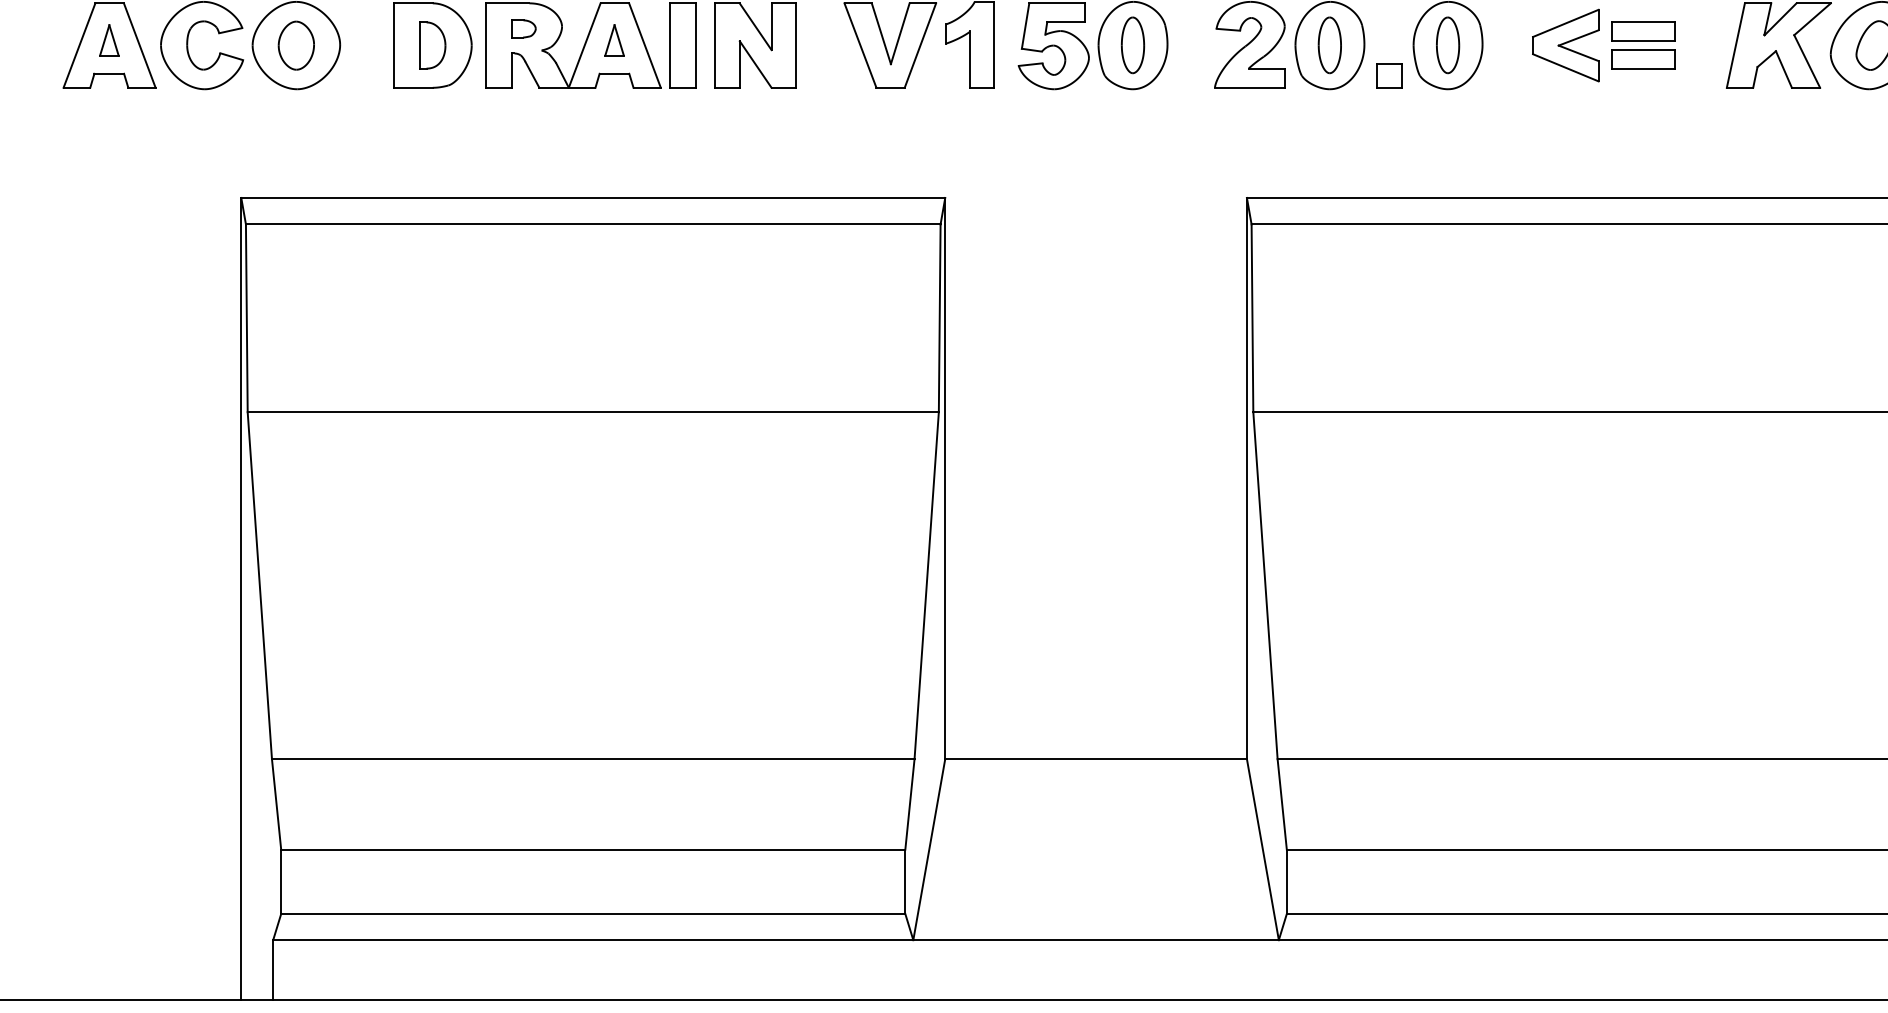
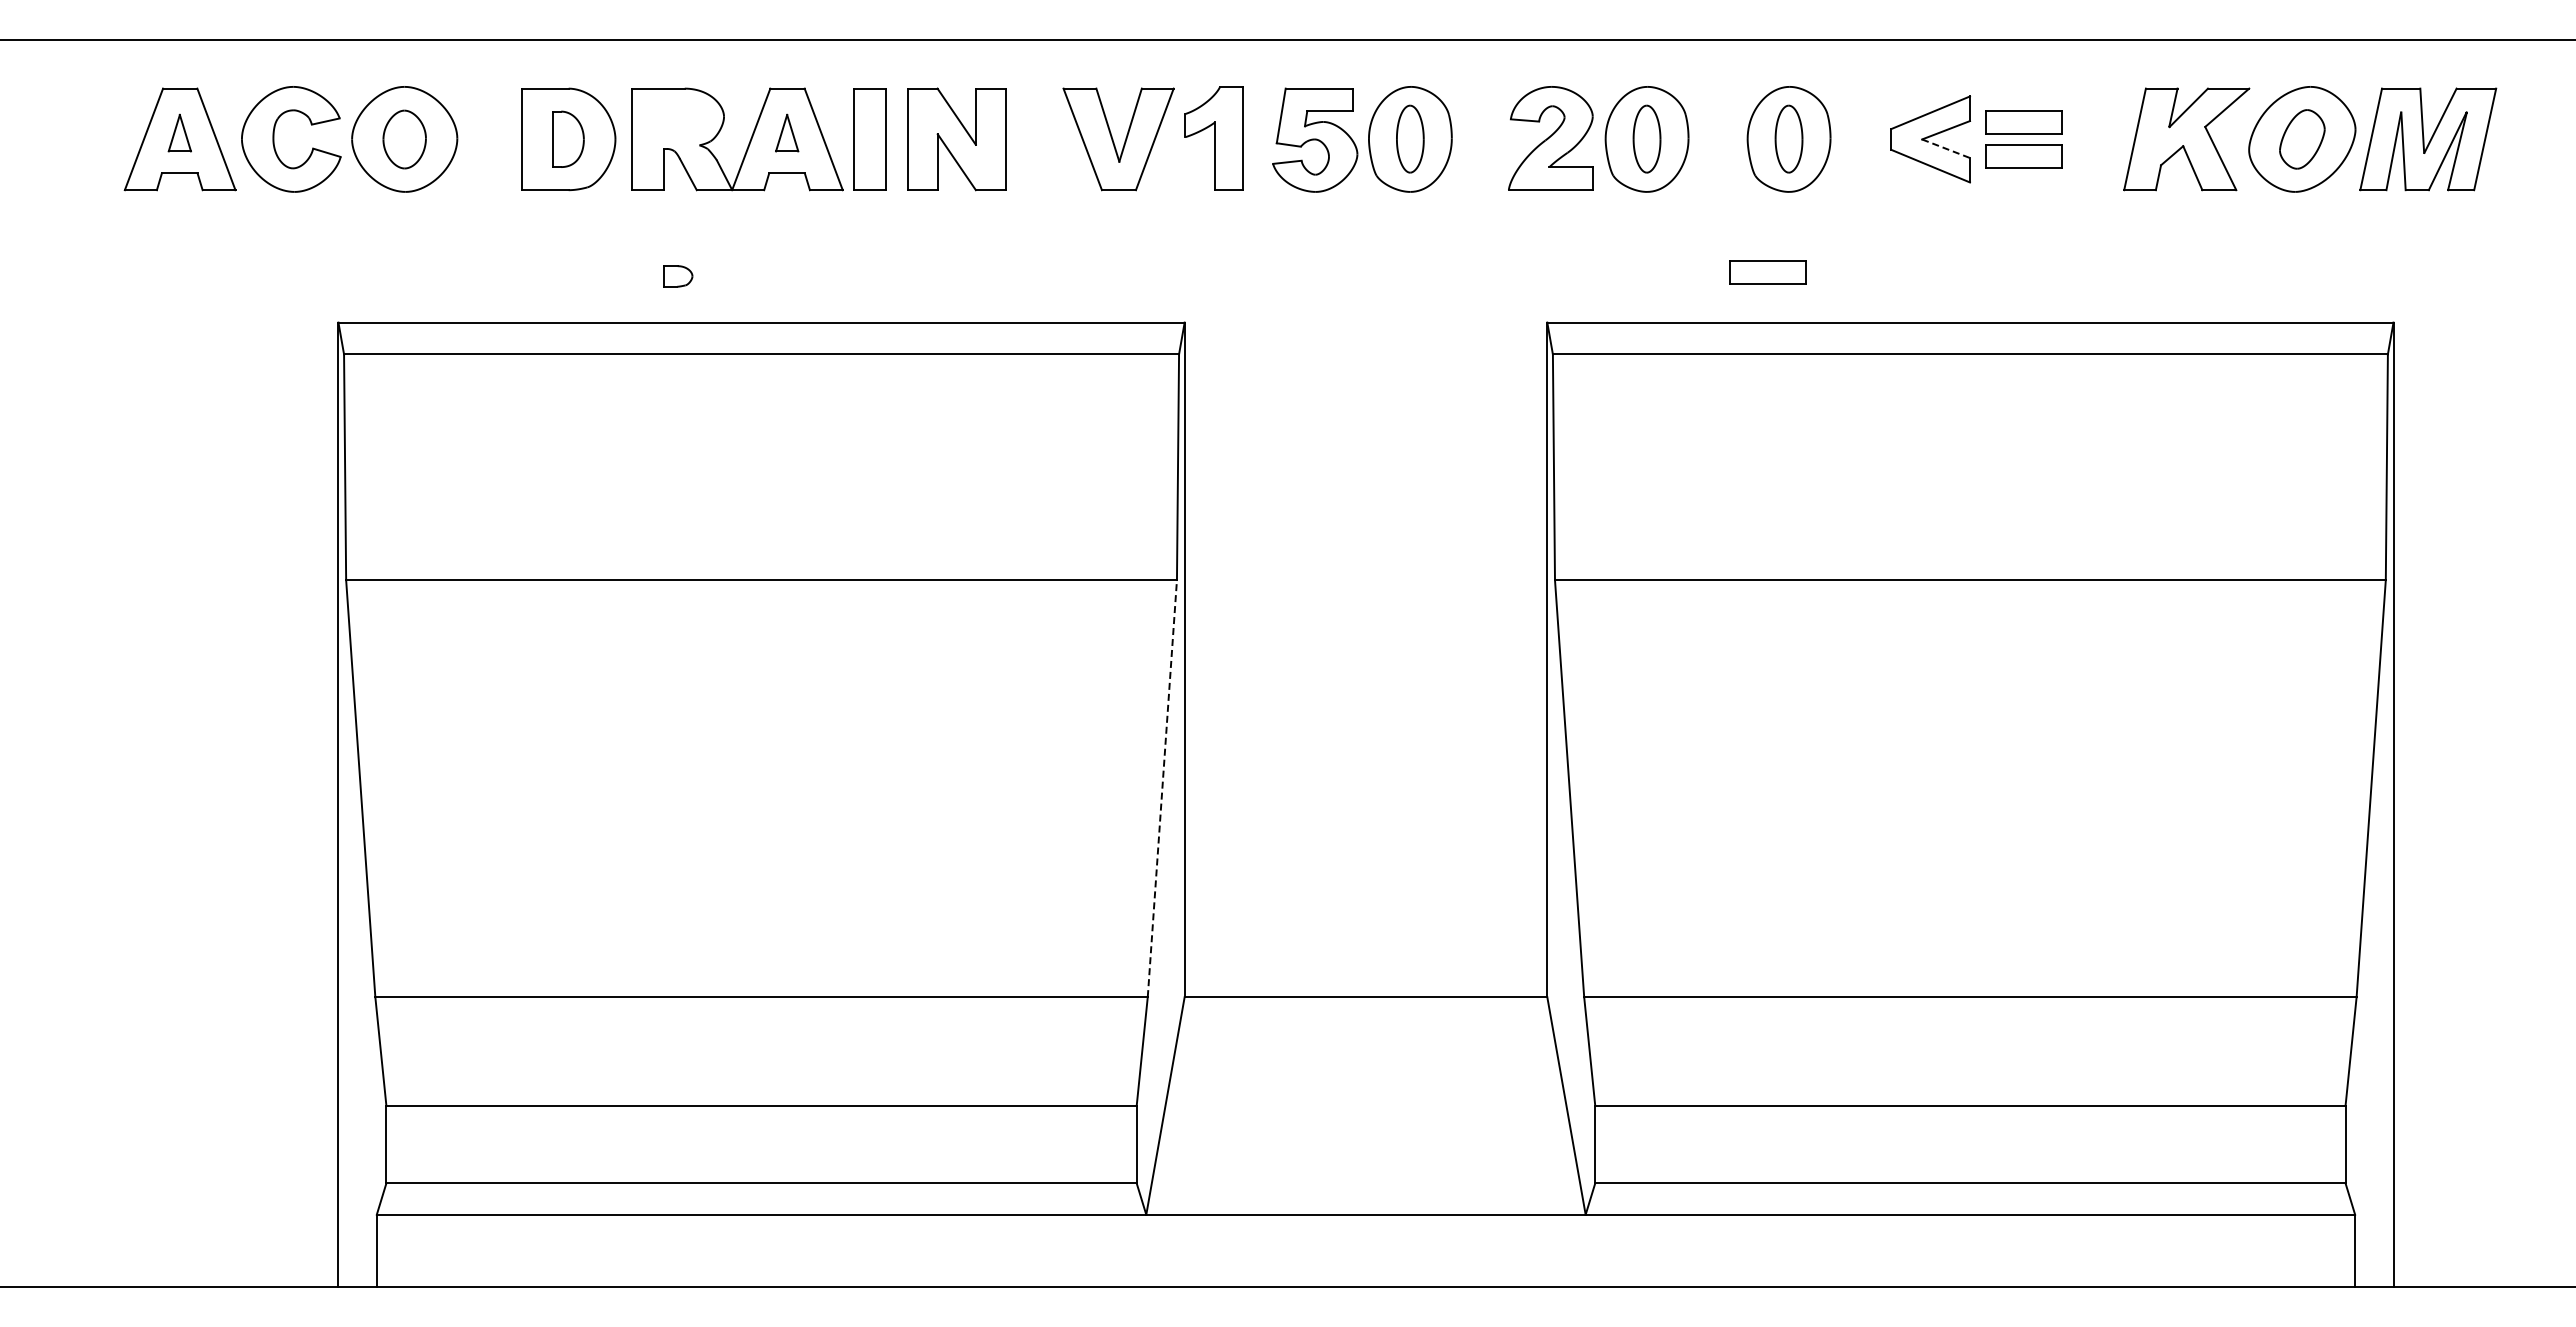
part: (524, 29) -> (678, 276), moved
line: (1579, 53) -> (1946, 148), solid -> dashed
part: (1388, 75) -> (1717, 175), removed
part: (1430, 156) -> (1767, 272), added
line: (926, 585) -> (1162, 788), solid -> dashed

